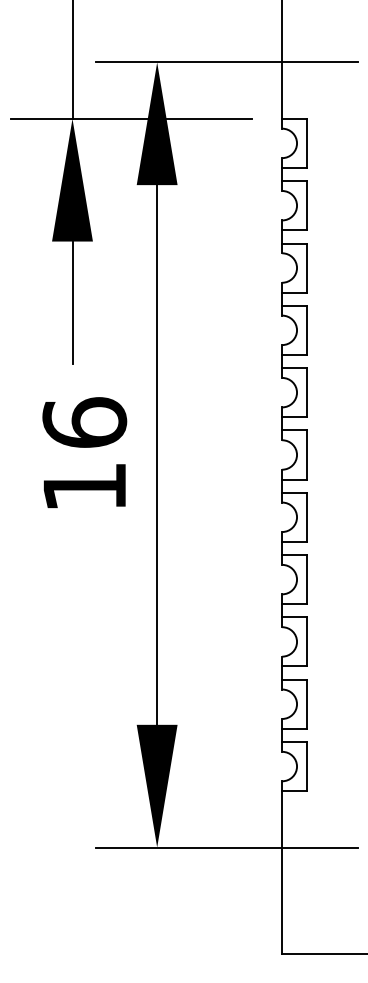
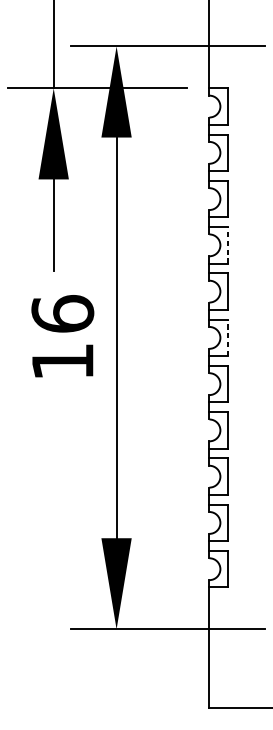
line: (306, 330) -> (227, 245), solid -> dashed
line: (306, 454) -> (227, 337), solid -> dashed

